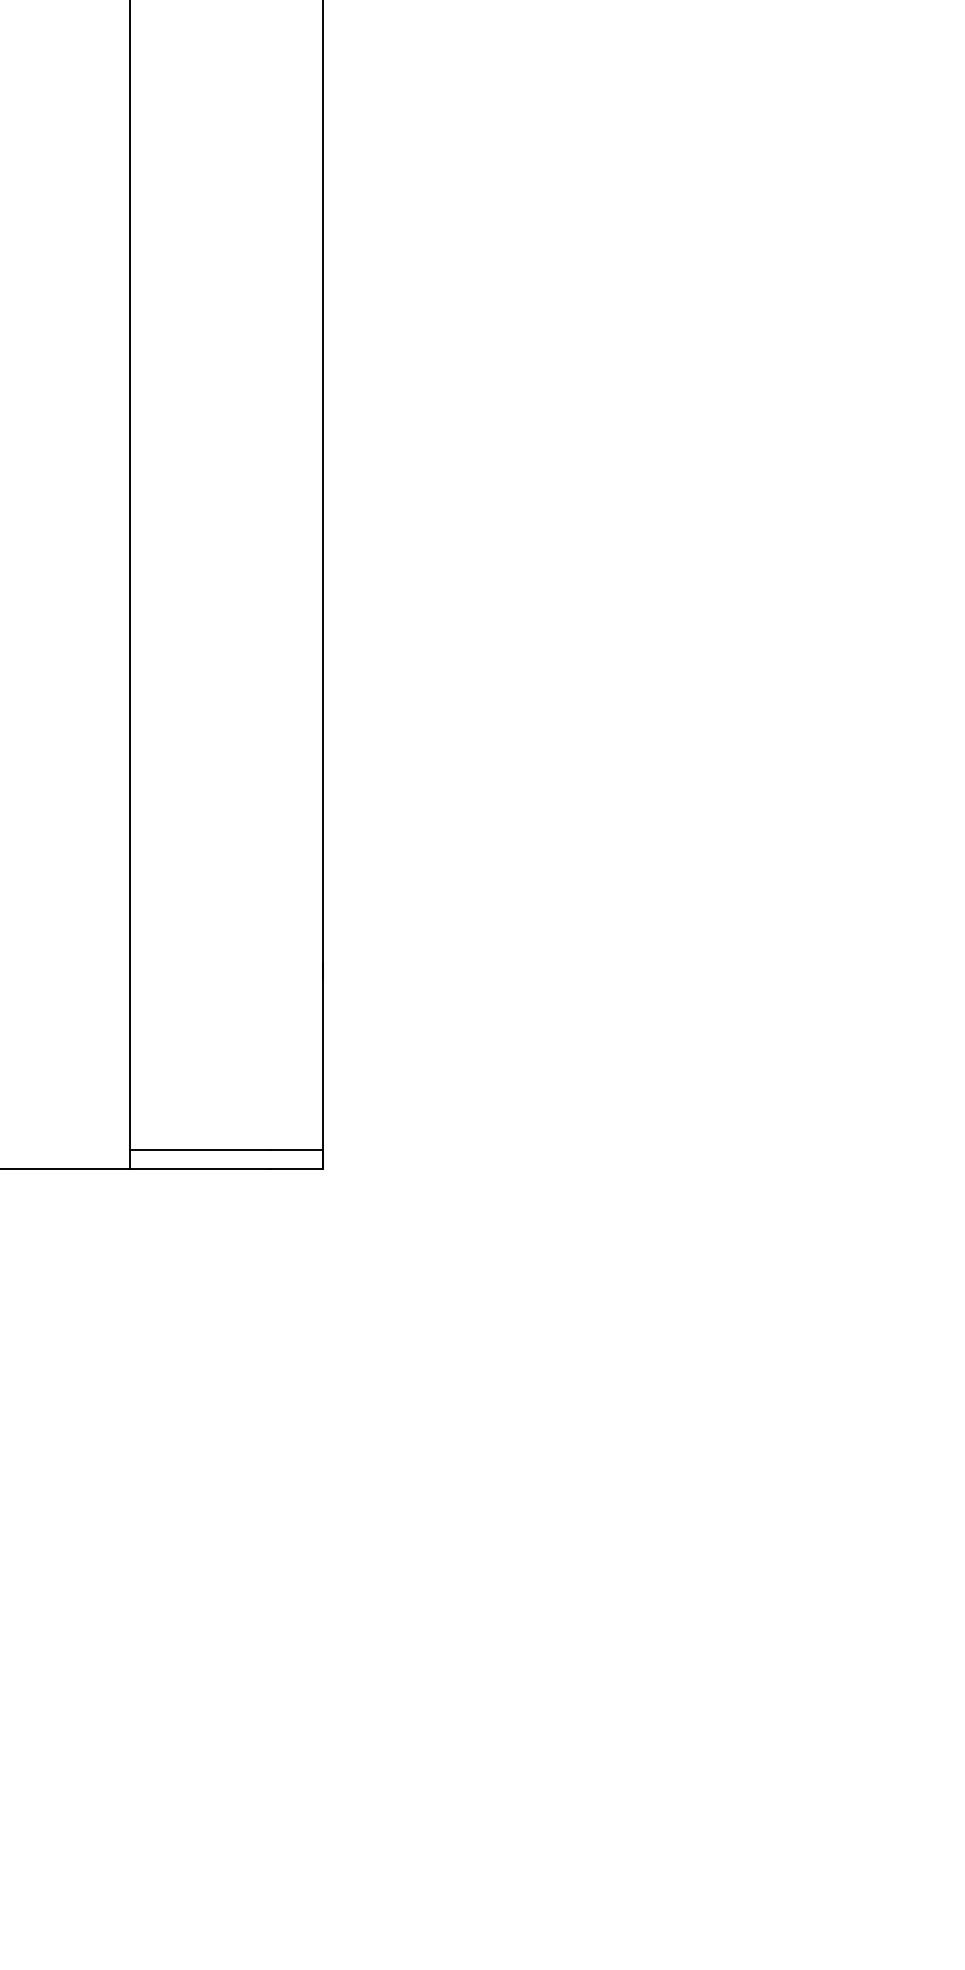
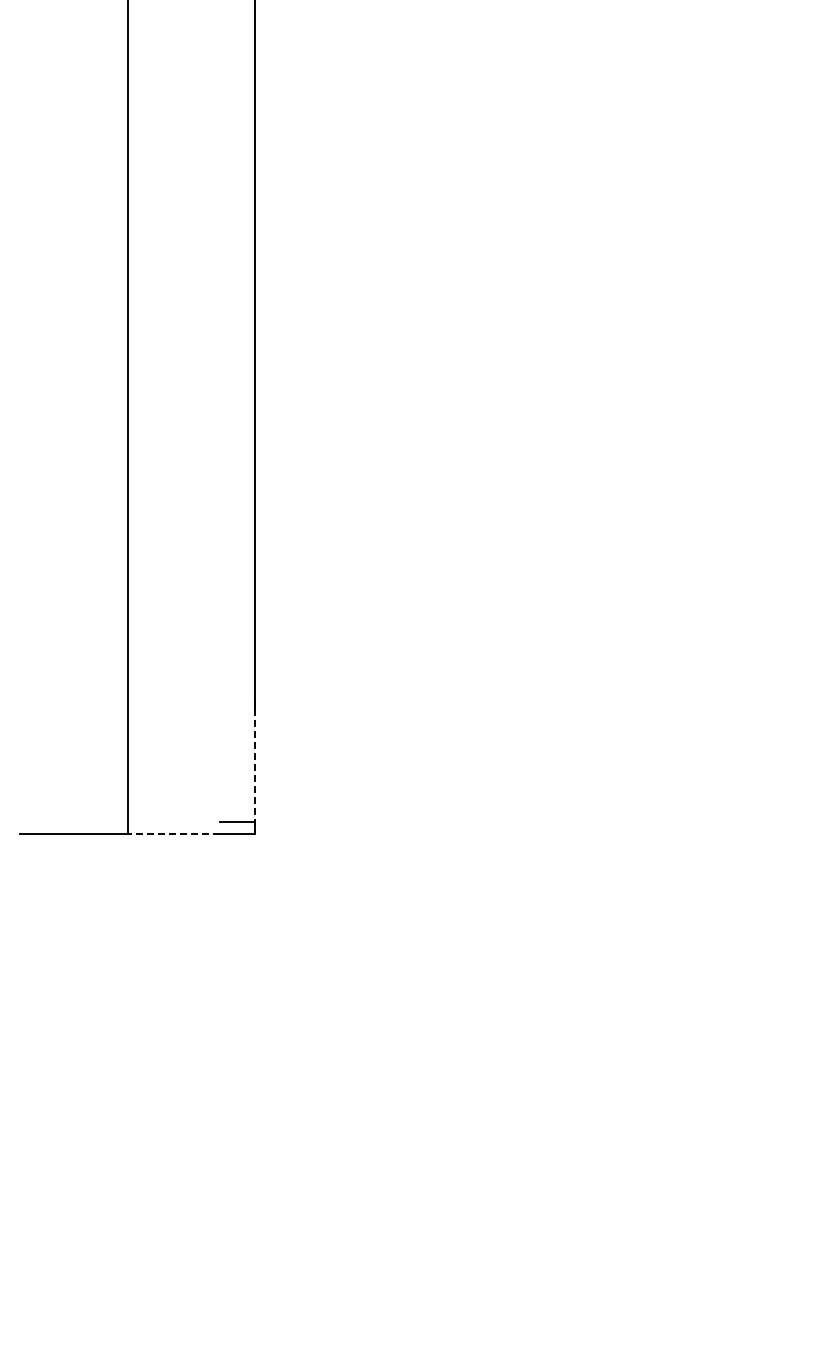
line: (322, 1075) -> (254, 772), solid -> dashed
line: (199, 1149) -> (173, 821), removed
line: (199, 1169) -> (173, 834), solid -> dashed

